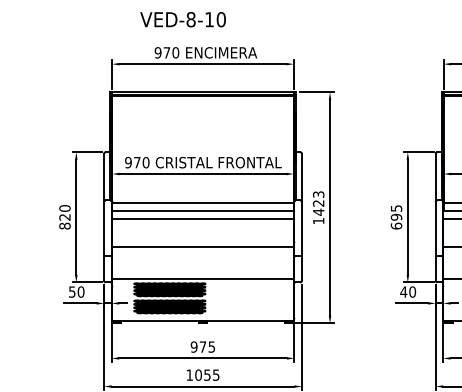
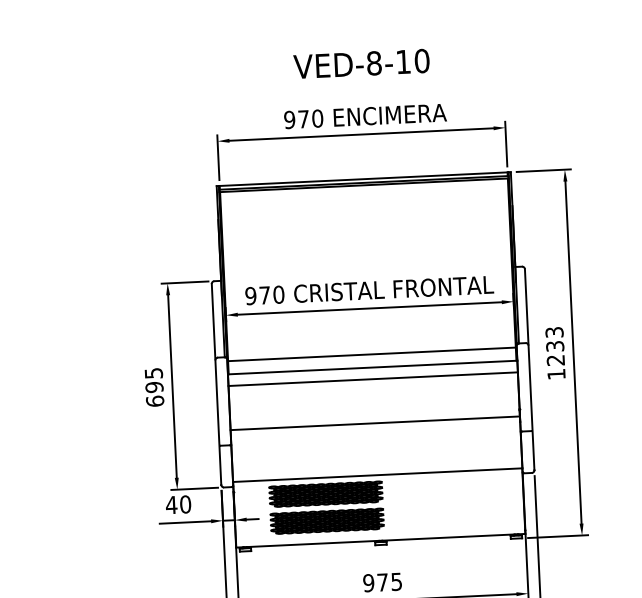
text: (182, 19) -> (360, 63), moved
text: (318, 207) -> (555, 352), 1423 -> 1233
text: (64, 217) -> (153, 387), 820 -> 695
text: (71, 291) -> (170, 504), 50 -> 40

